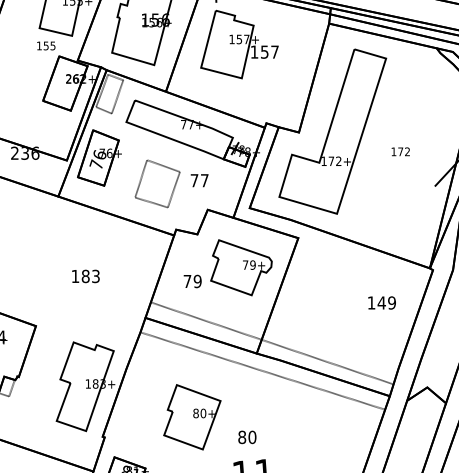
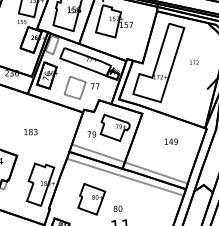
text: (401, 151) -> (194, 62), moved
text: (84, 275) -> (30, 131), moved
text: (380, 302) -> (170, 141), moved

